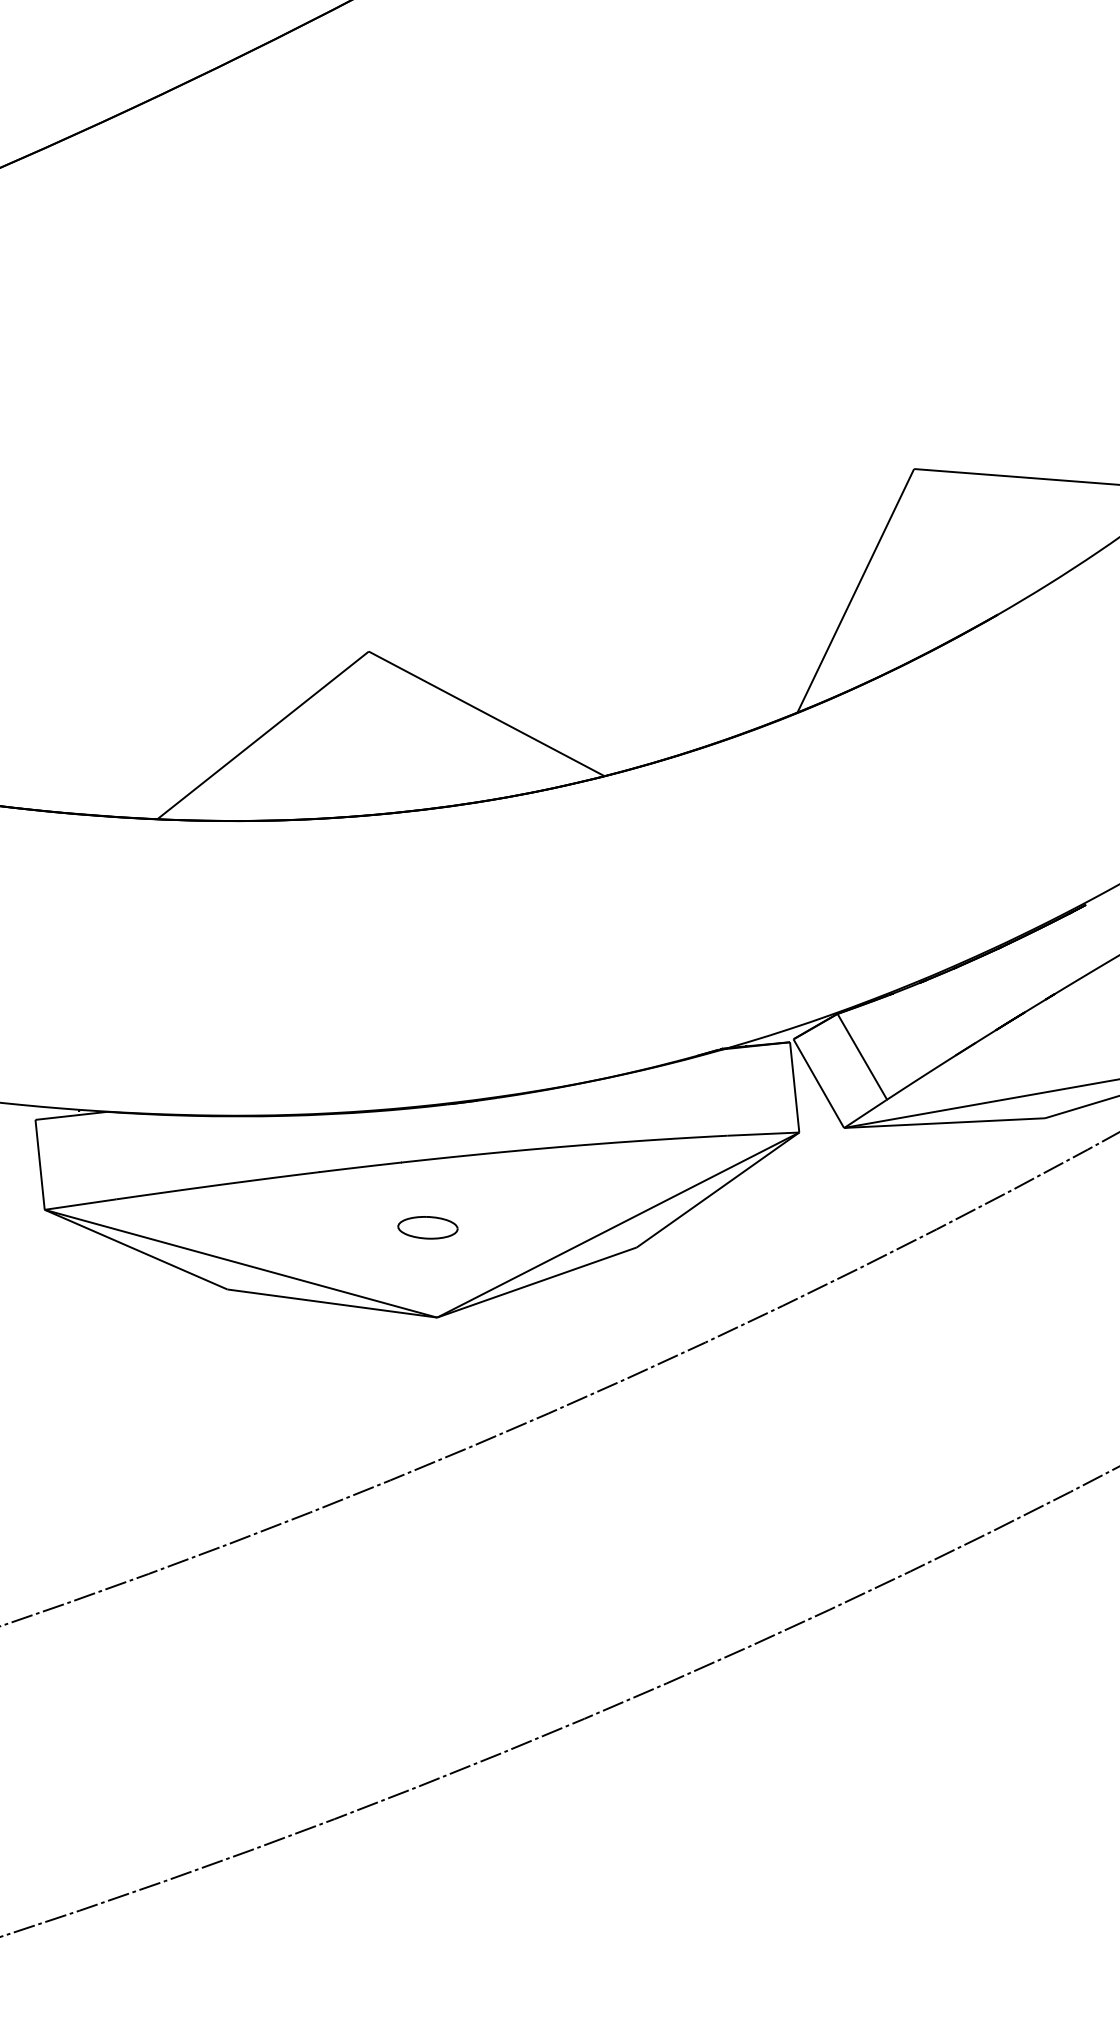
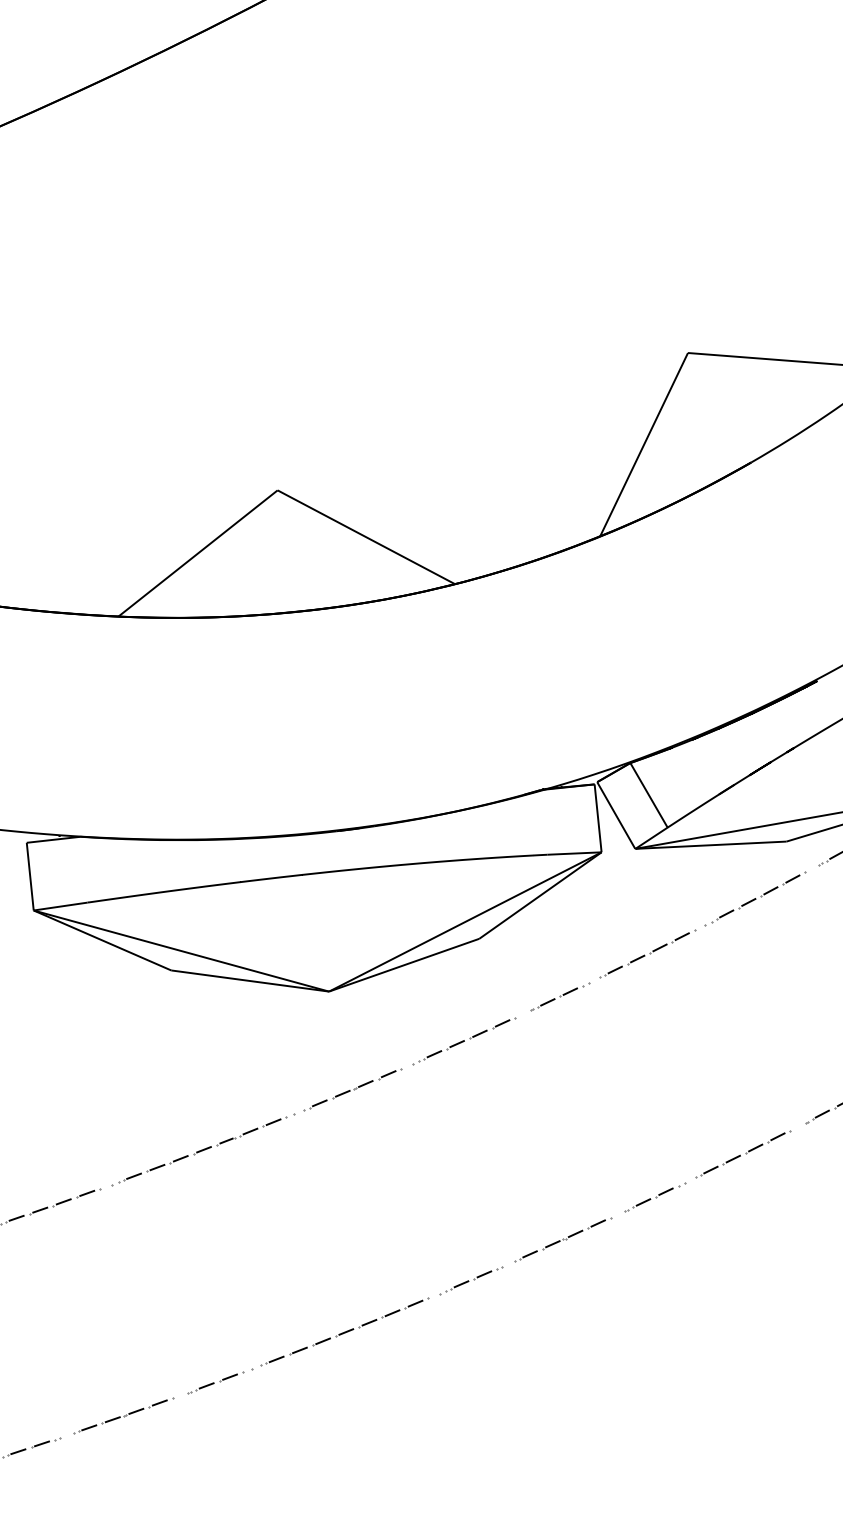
part: (427, 1228) -> (321, 924), removed

